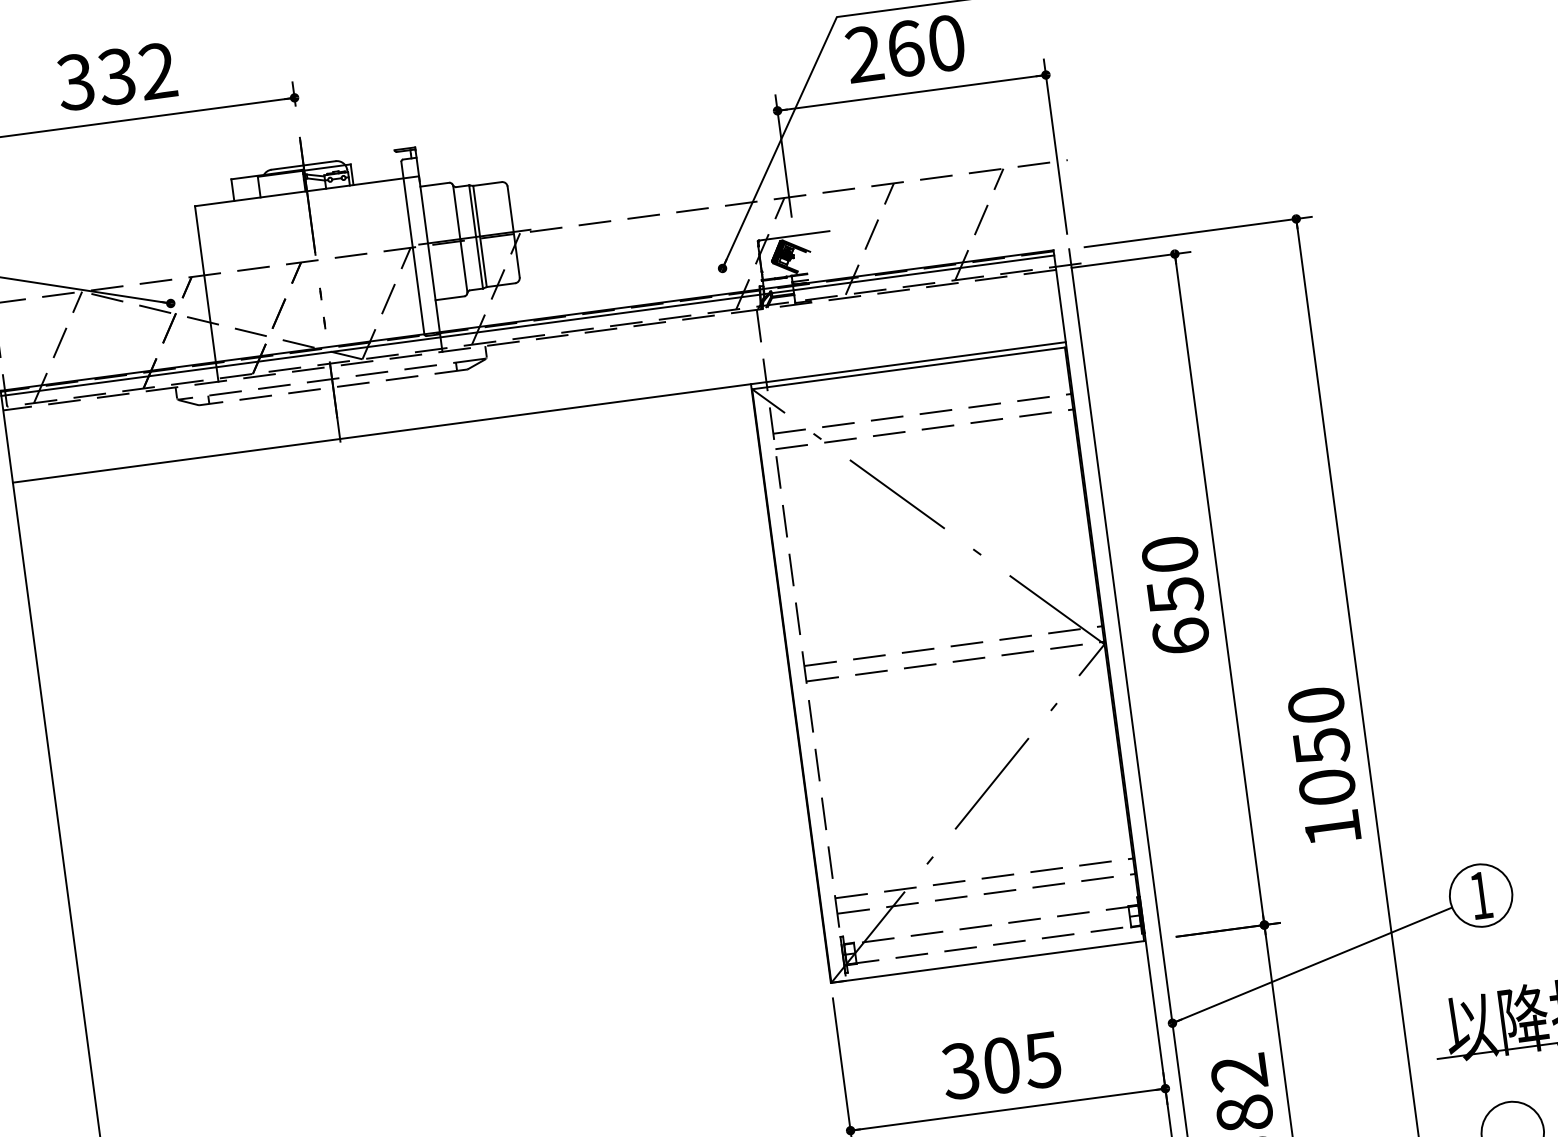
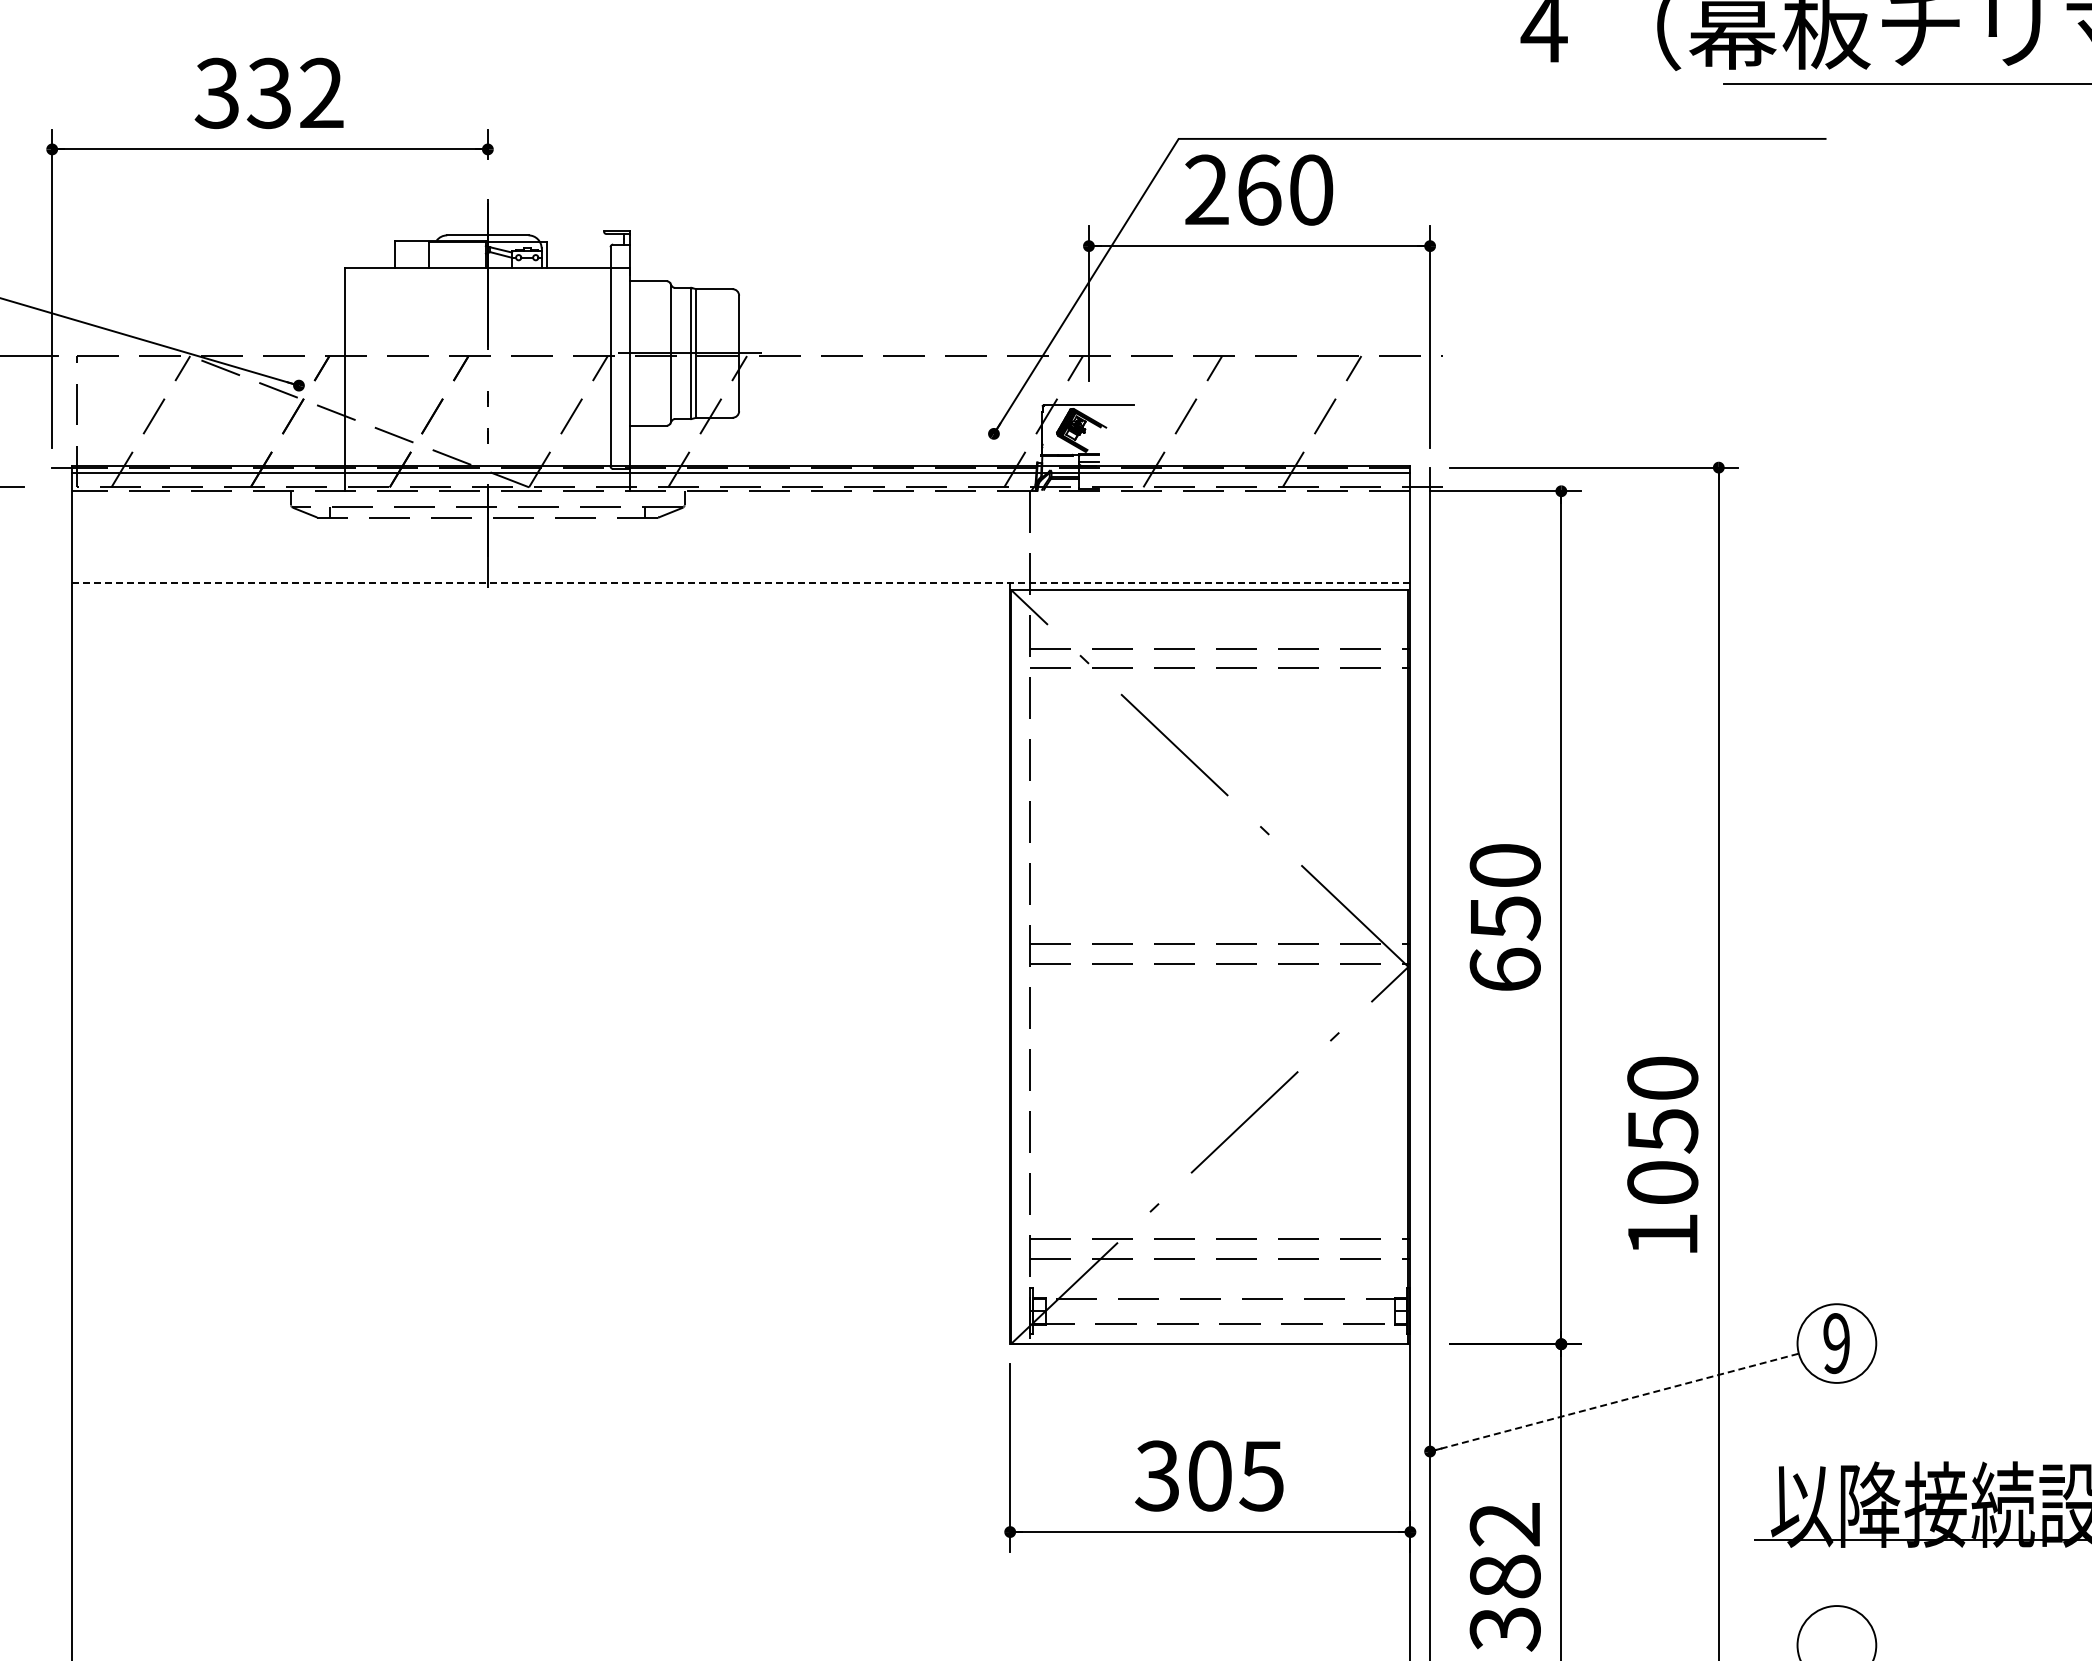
line: (538, 412) -> (740, 583), solid -> dashed
text: (1480, 895) -> (1836, 1343), 1 -> 9
line: (1312, 965) -> (1614, 1402), solid -> dashed

